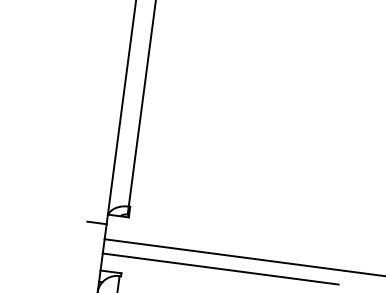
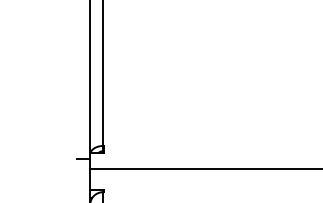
line: (220, 268) -> (168, 178), removed

